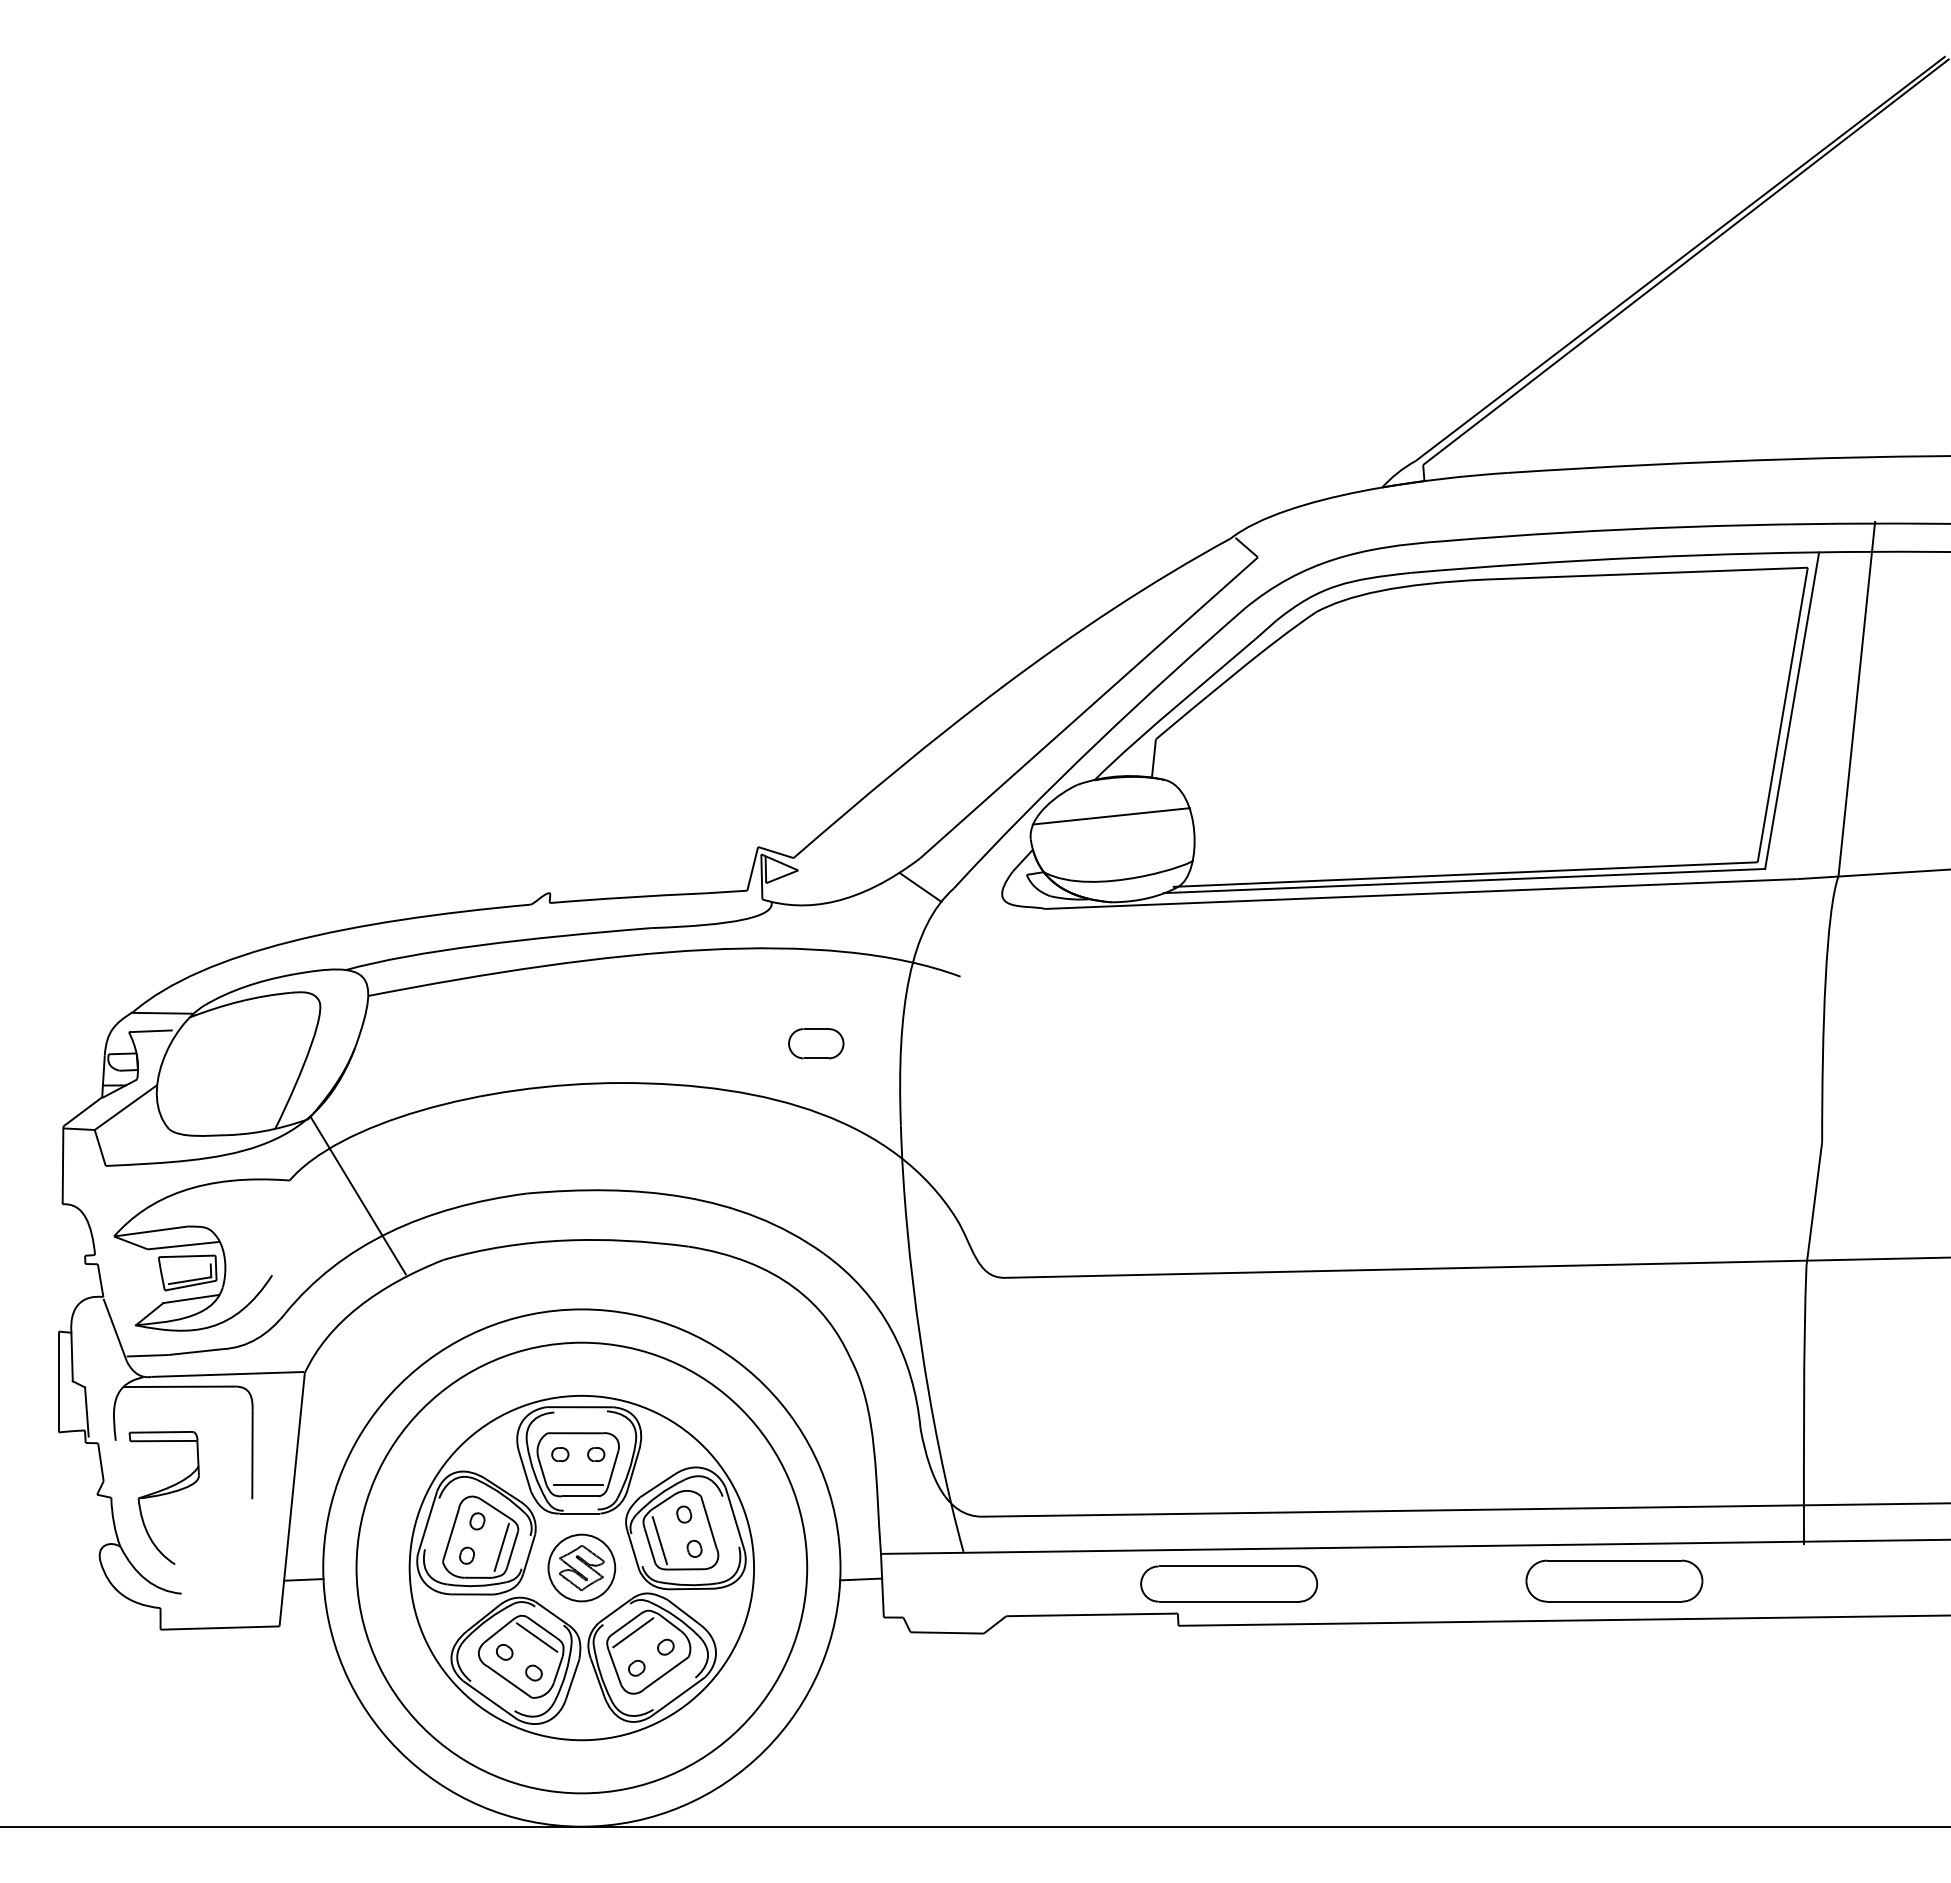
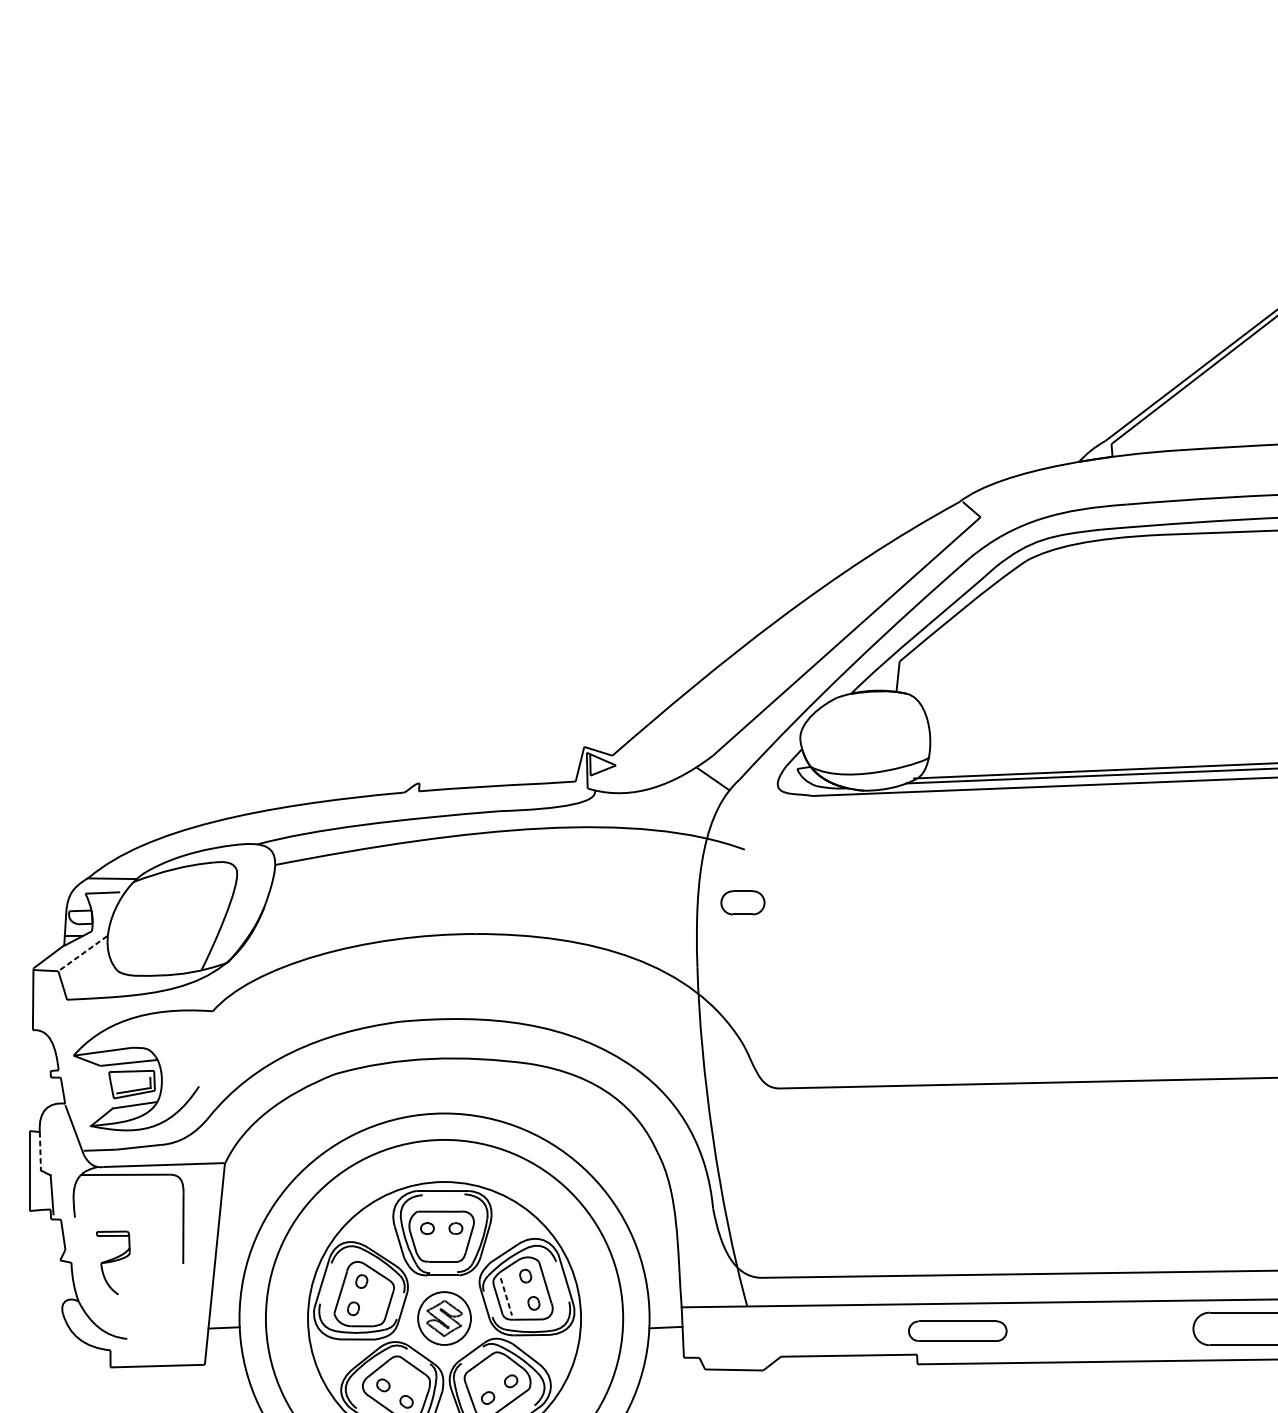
line: (1111, 816) -> (864, 722), removed
part: (816, 1043) -> (743, 902), moved
line: (125, 1107) -> (82, 953), solid -> dashed
line: (357, 1195) -> (266, 1023), removed
line: (72, 1357) -> (40, 1151), solid -> dashed
line: (577, 1485) -> (441, 1253), removed
part: (163, 1497) -> (112, 1262), size x0.6
line: (659, 1540) -> (506, 1296), solid -> dashed
line: (501, 1547) -> (380, 1302), removed
part: (1229, 1583) -> (957, 1330), size x0.7
line: (633, 1632) -> (485, 1369), removed
line: (537, 1637) -> (409, 1373), removed

